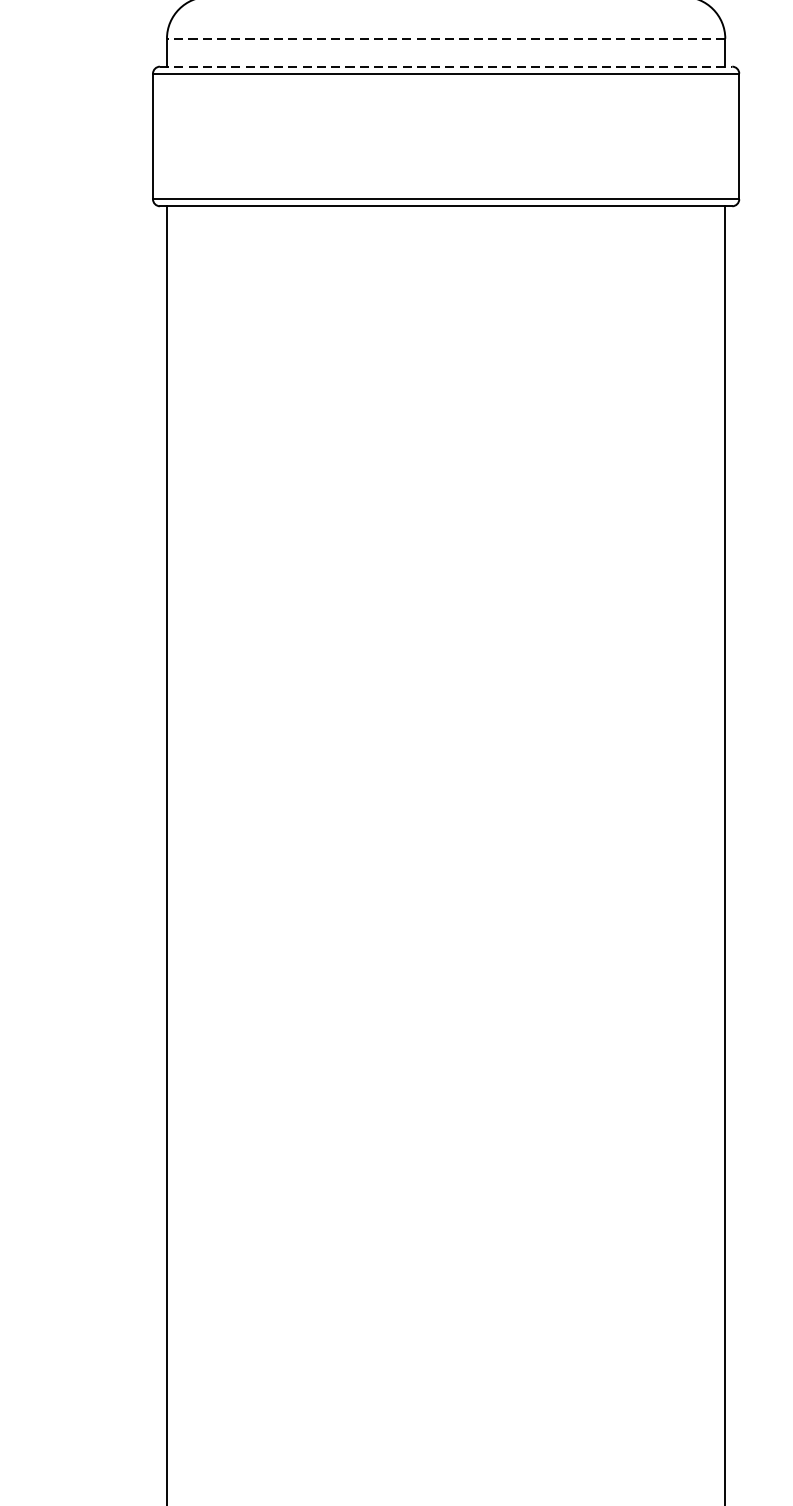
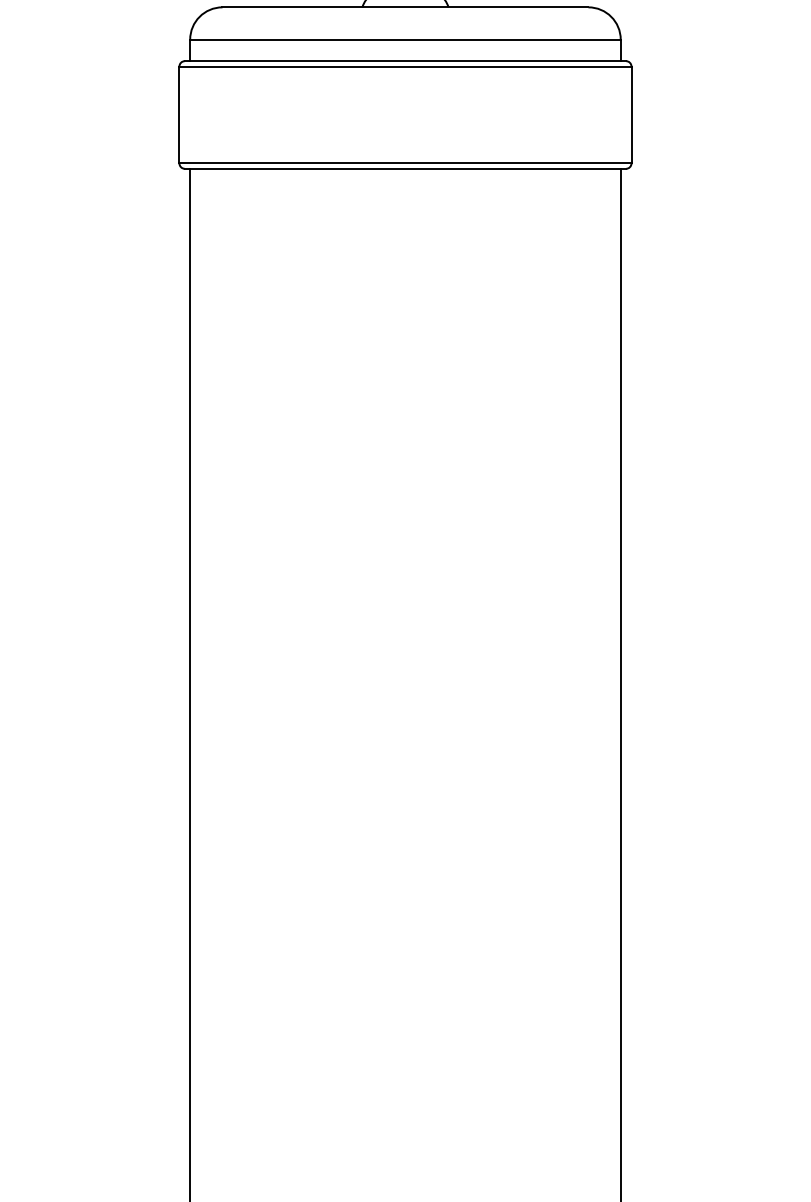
line: (444, 38) -> (404, 39), dashed -> solid
line: (446, 67) -> (405, 61), dashed -> solid

